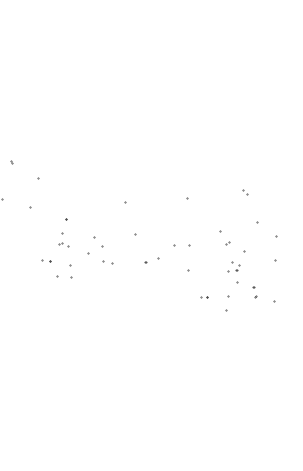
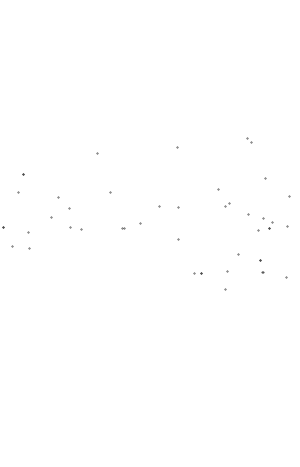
part: (63, 244) -> (19, 206), removed
part: (233, 266) -> (265, 223), moved

